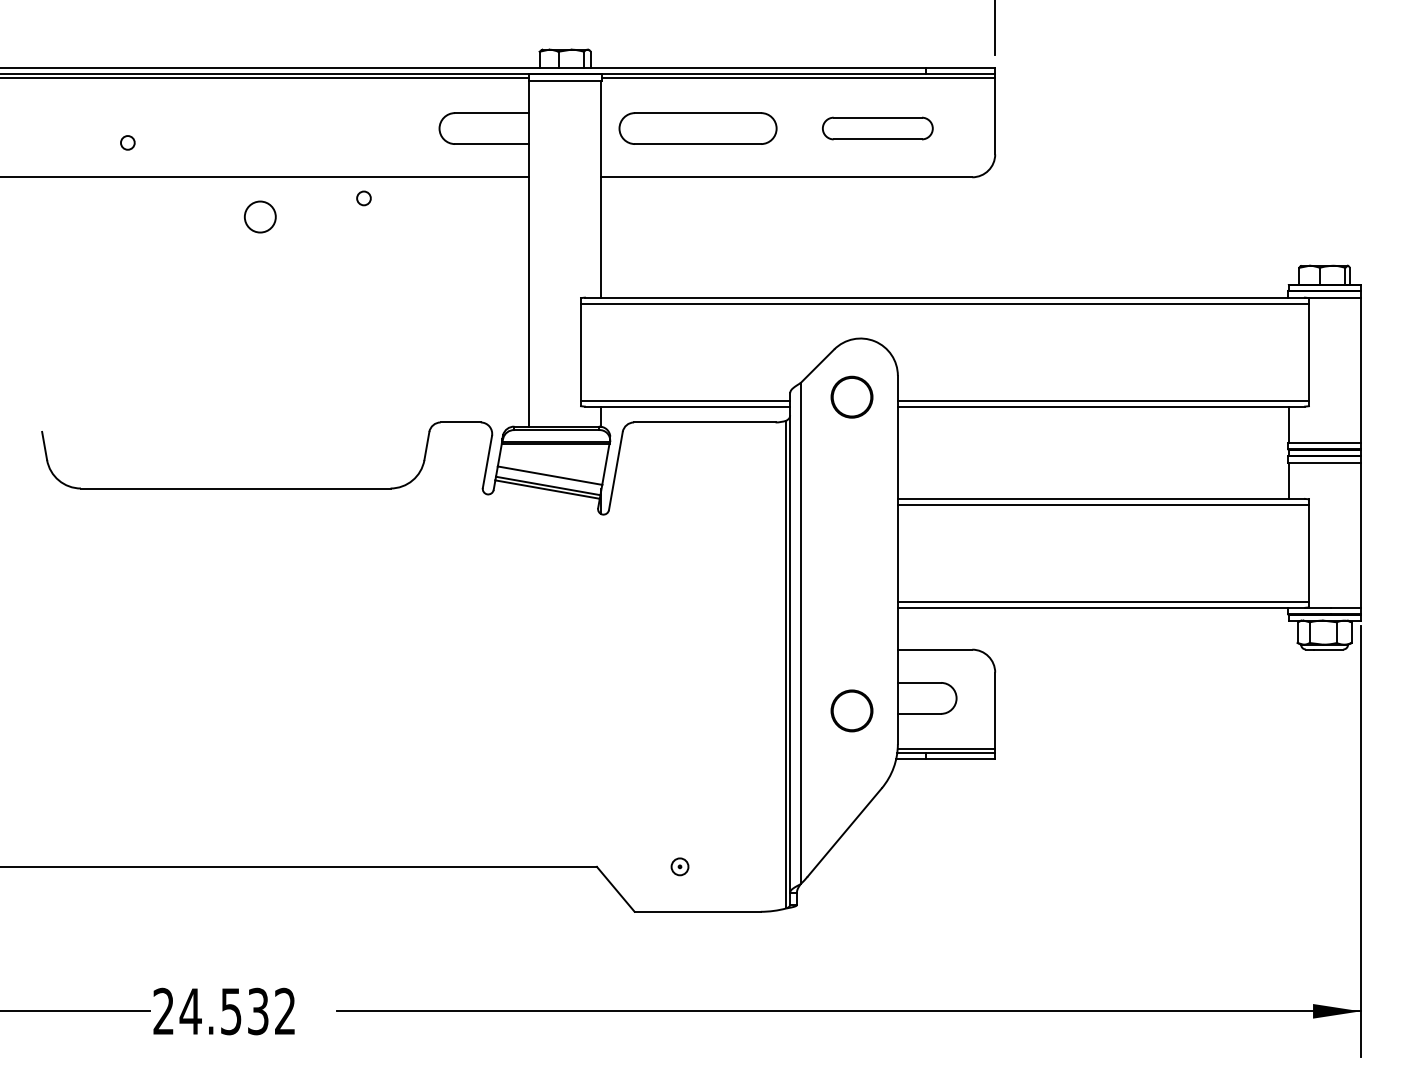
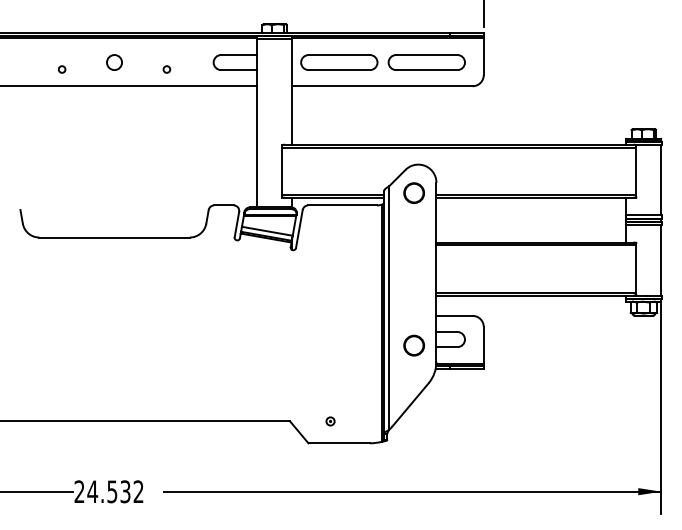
part: (877, 128) -> (426, 62), size x1.43
circle: (363, 198) -> (166, 69), moved
circle: (260, 216) -> (114, 62), moved

